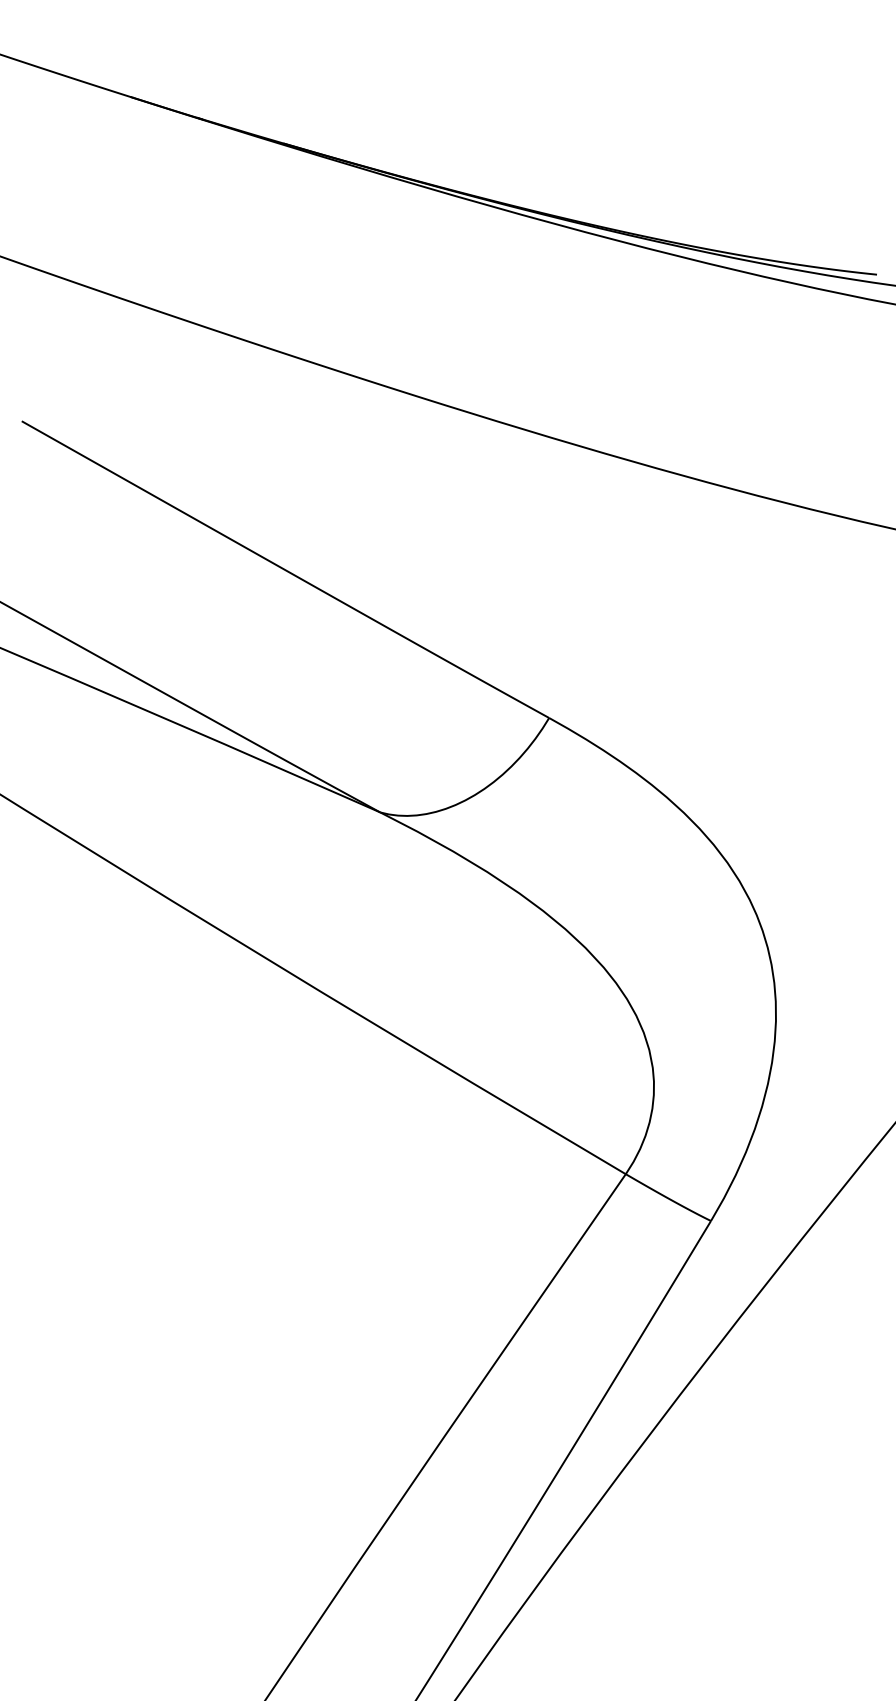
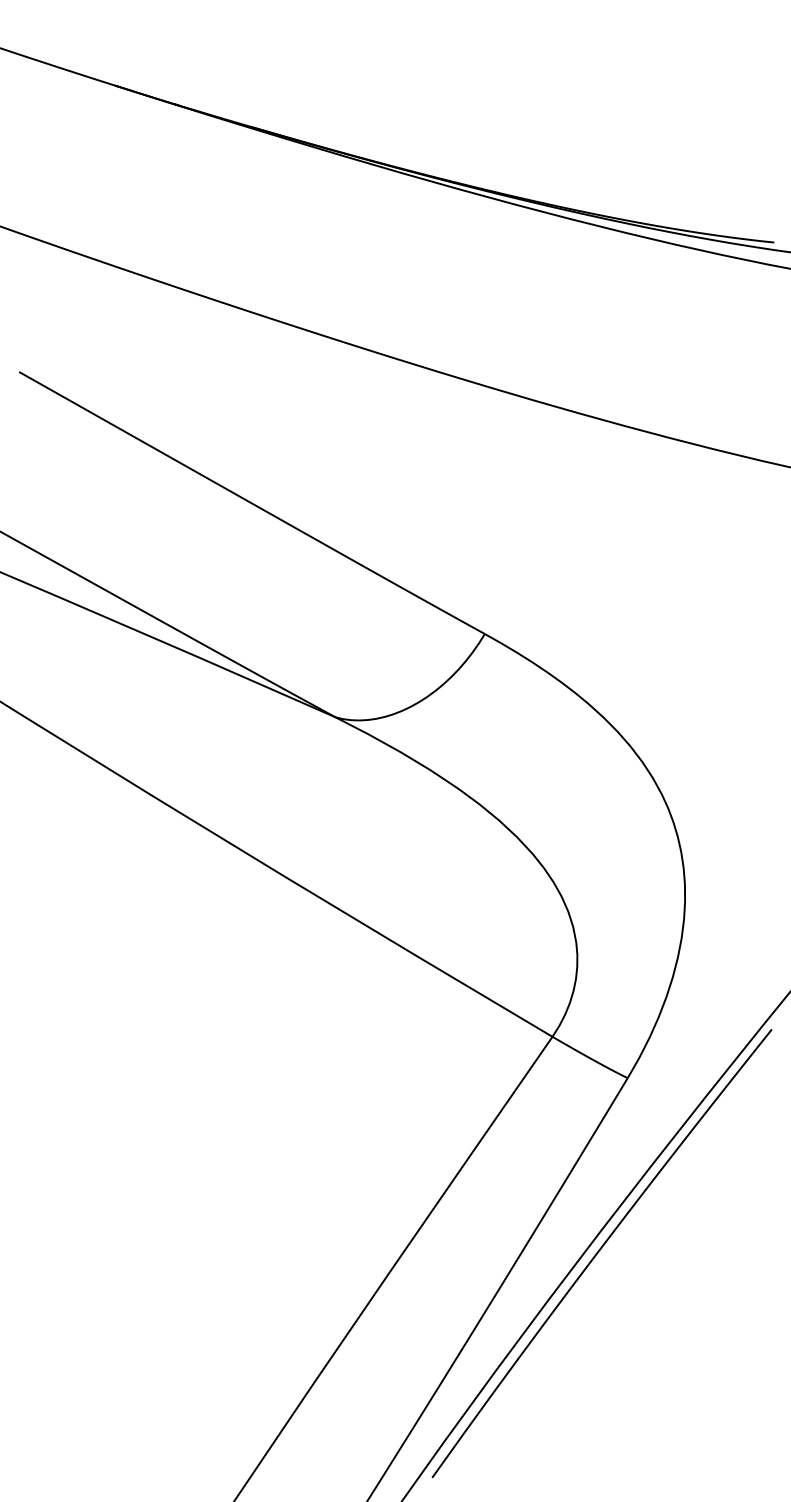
curve: (679, 1417) -> (599, 1251), added

